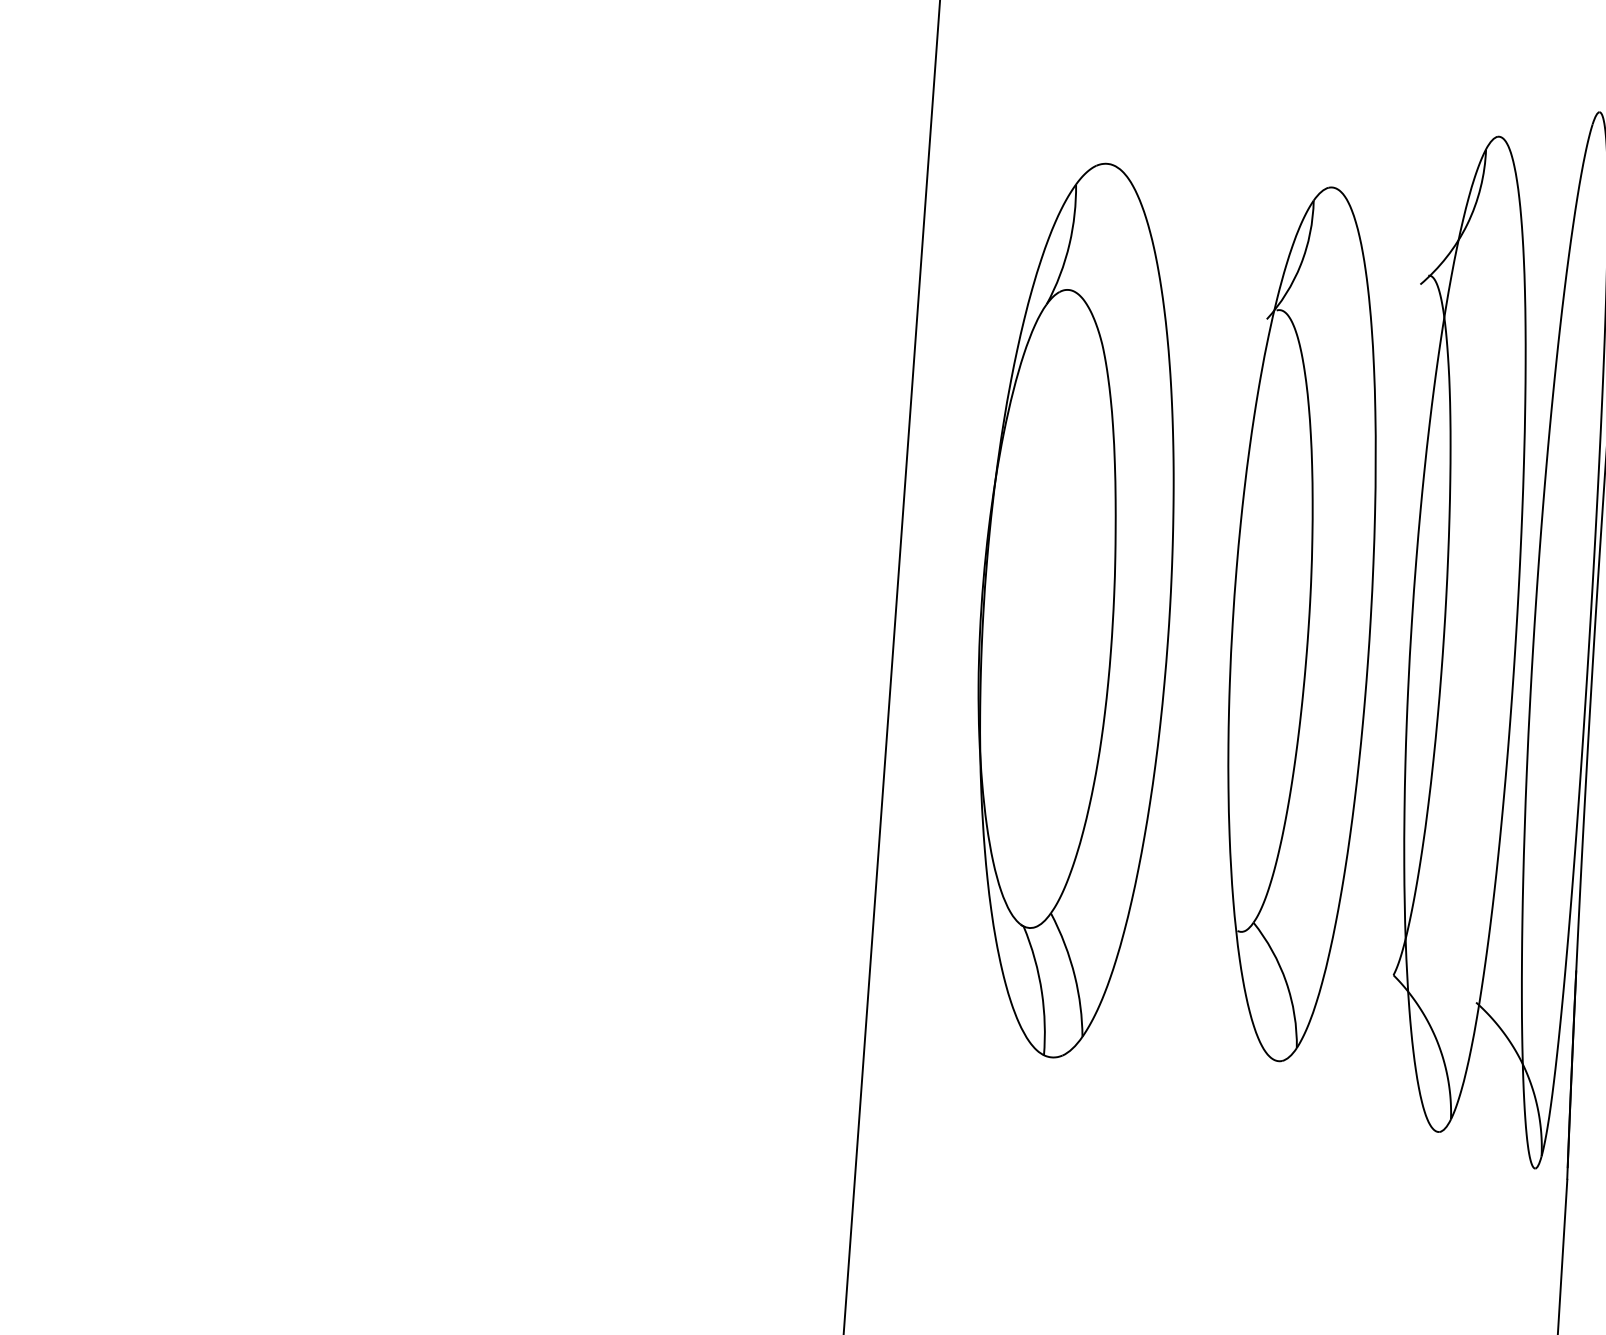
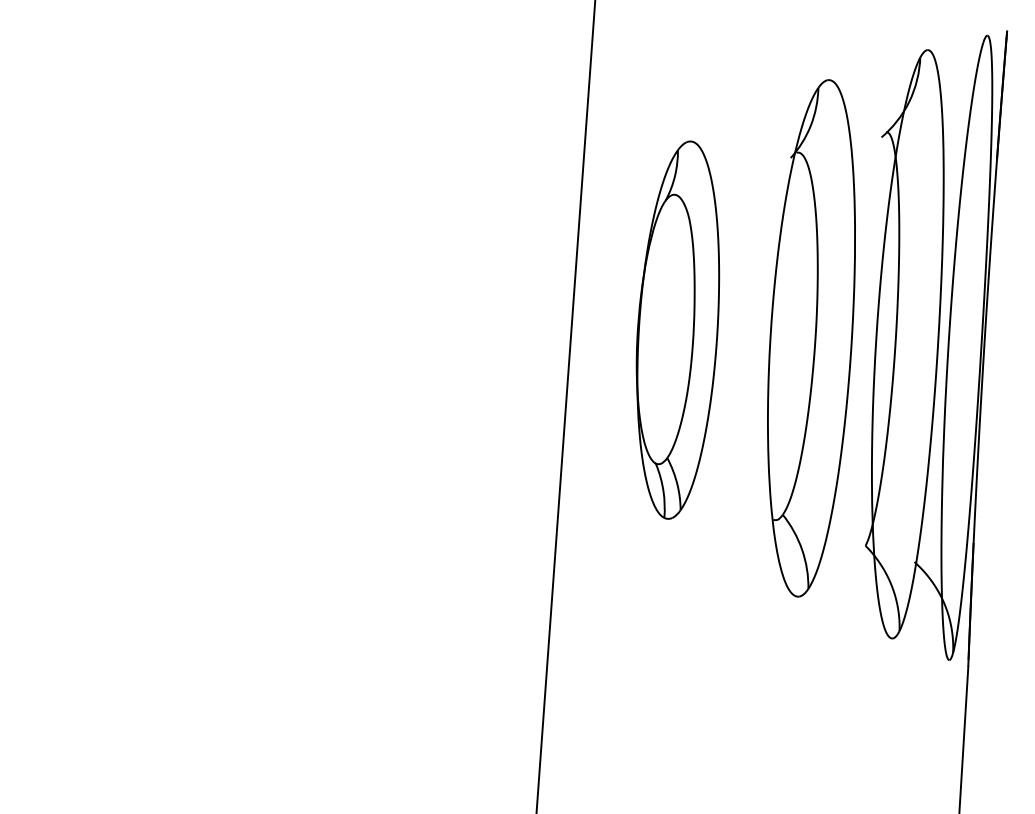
part: (1075, 609) -> (677, 329), size x0.71

